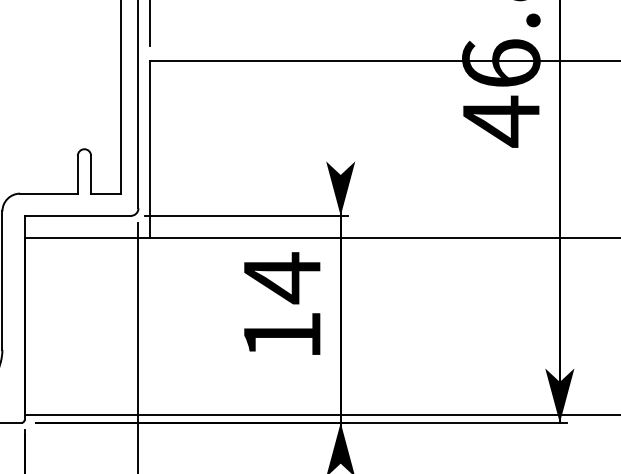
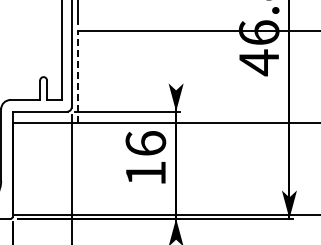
line: (149, 149) -> (77, 77), solid -> dashed
text: (281, 277) -> (145, 143), 14 -> 16

